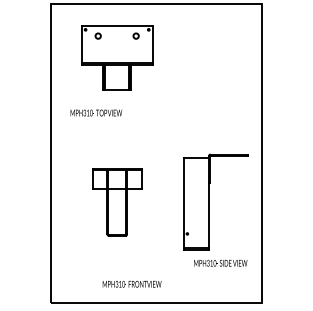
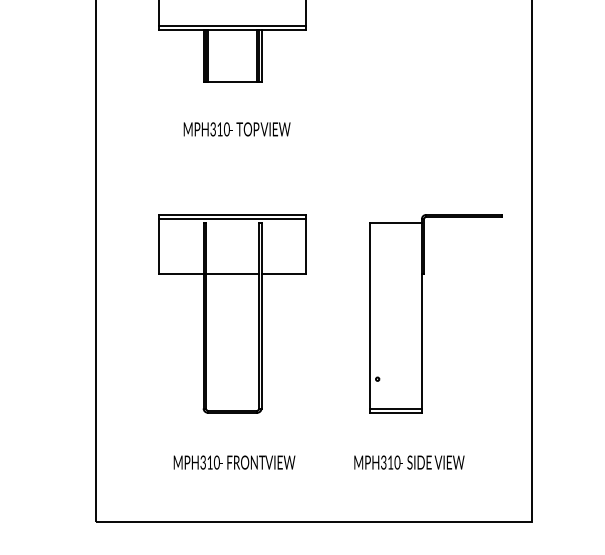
text: (96, 112) -> (237, 128), moved
part: (117, 202) -> (233, 314), size x1.43
text: (220, 262) -> (408, 461), moved
text: (131, 283) -> (233, 461), moved

